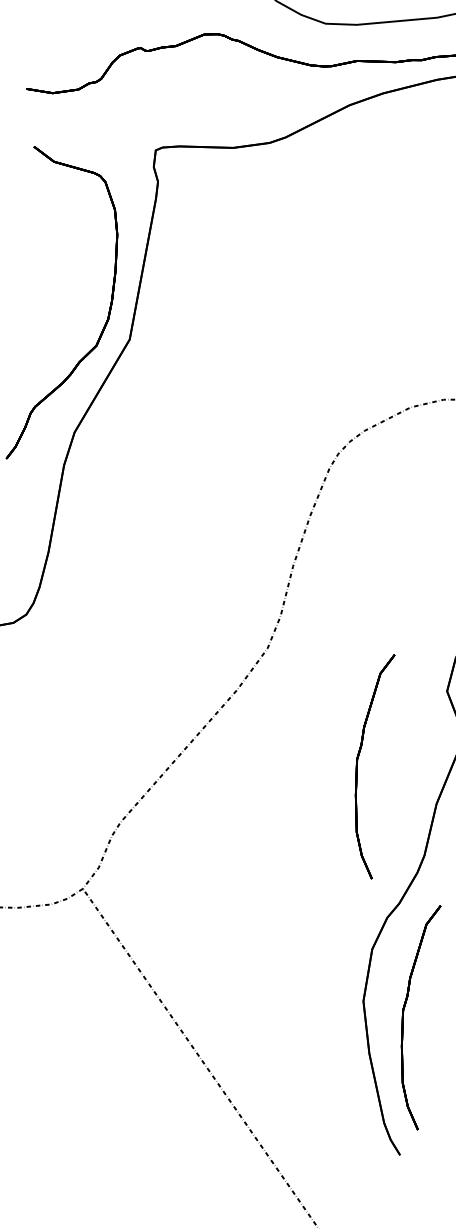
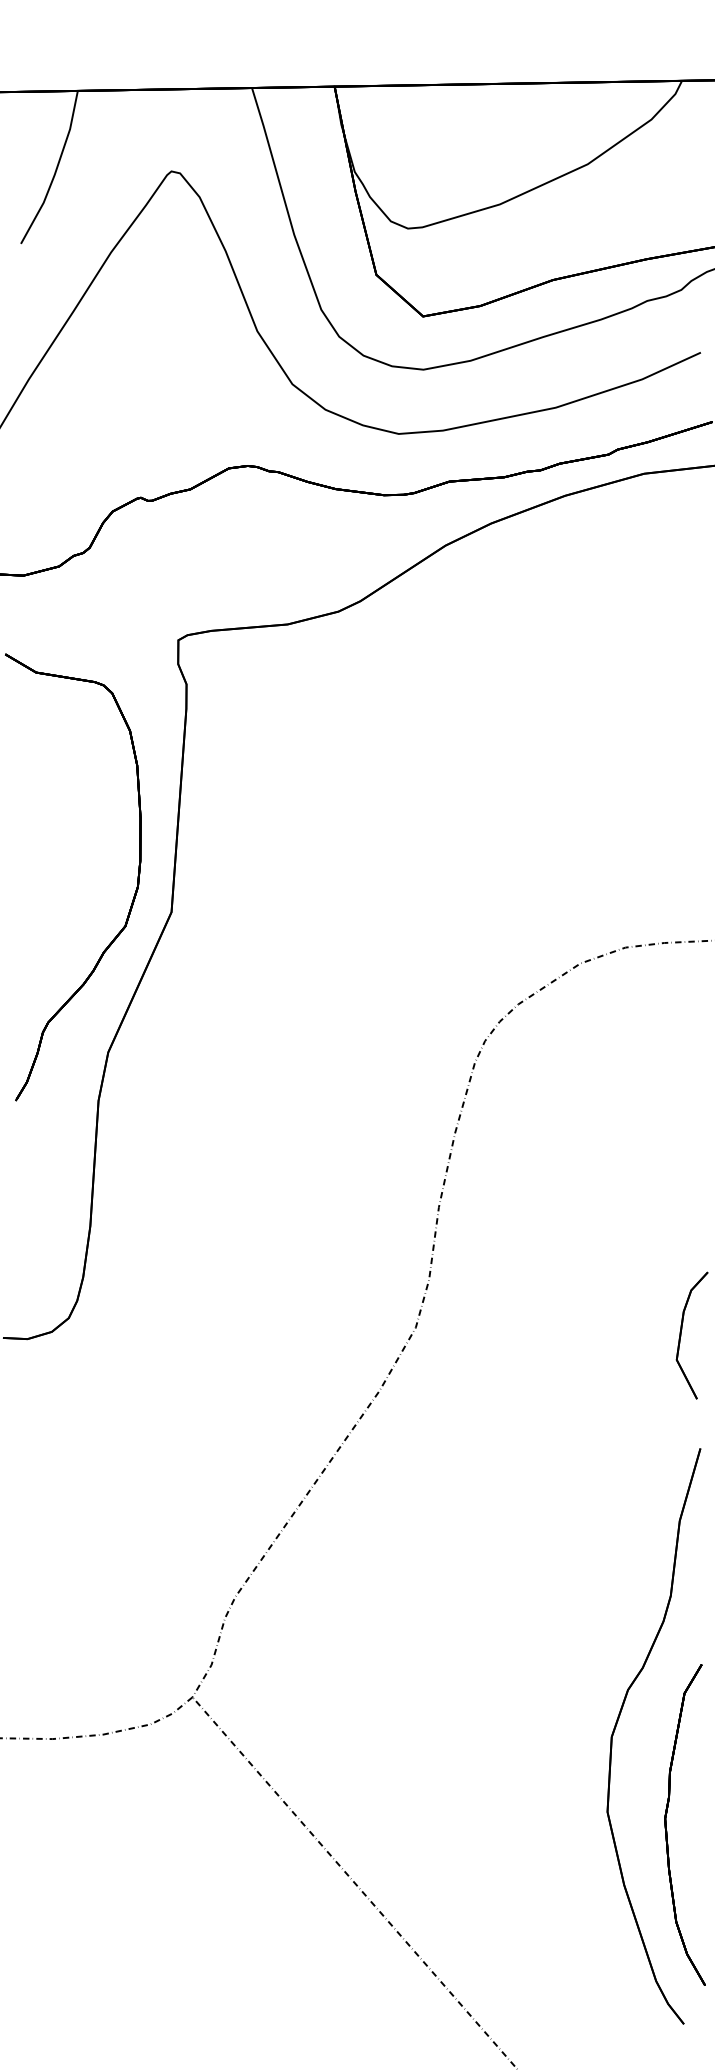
part: (357, 763) -> (561, 1476), removed

